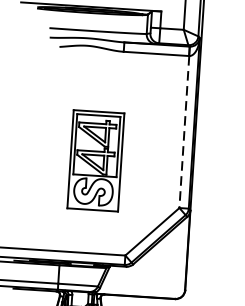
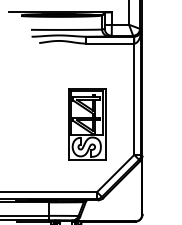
line: (184, 132) -> (134, 99), dashed -> solid
part: (96, 160) -> (87, 124), moved

